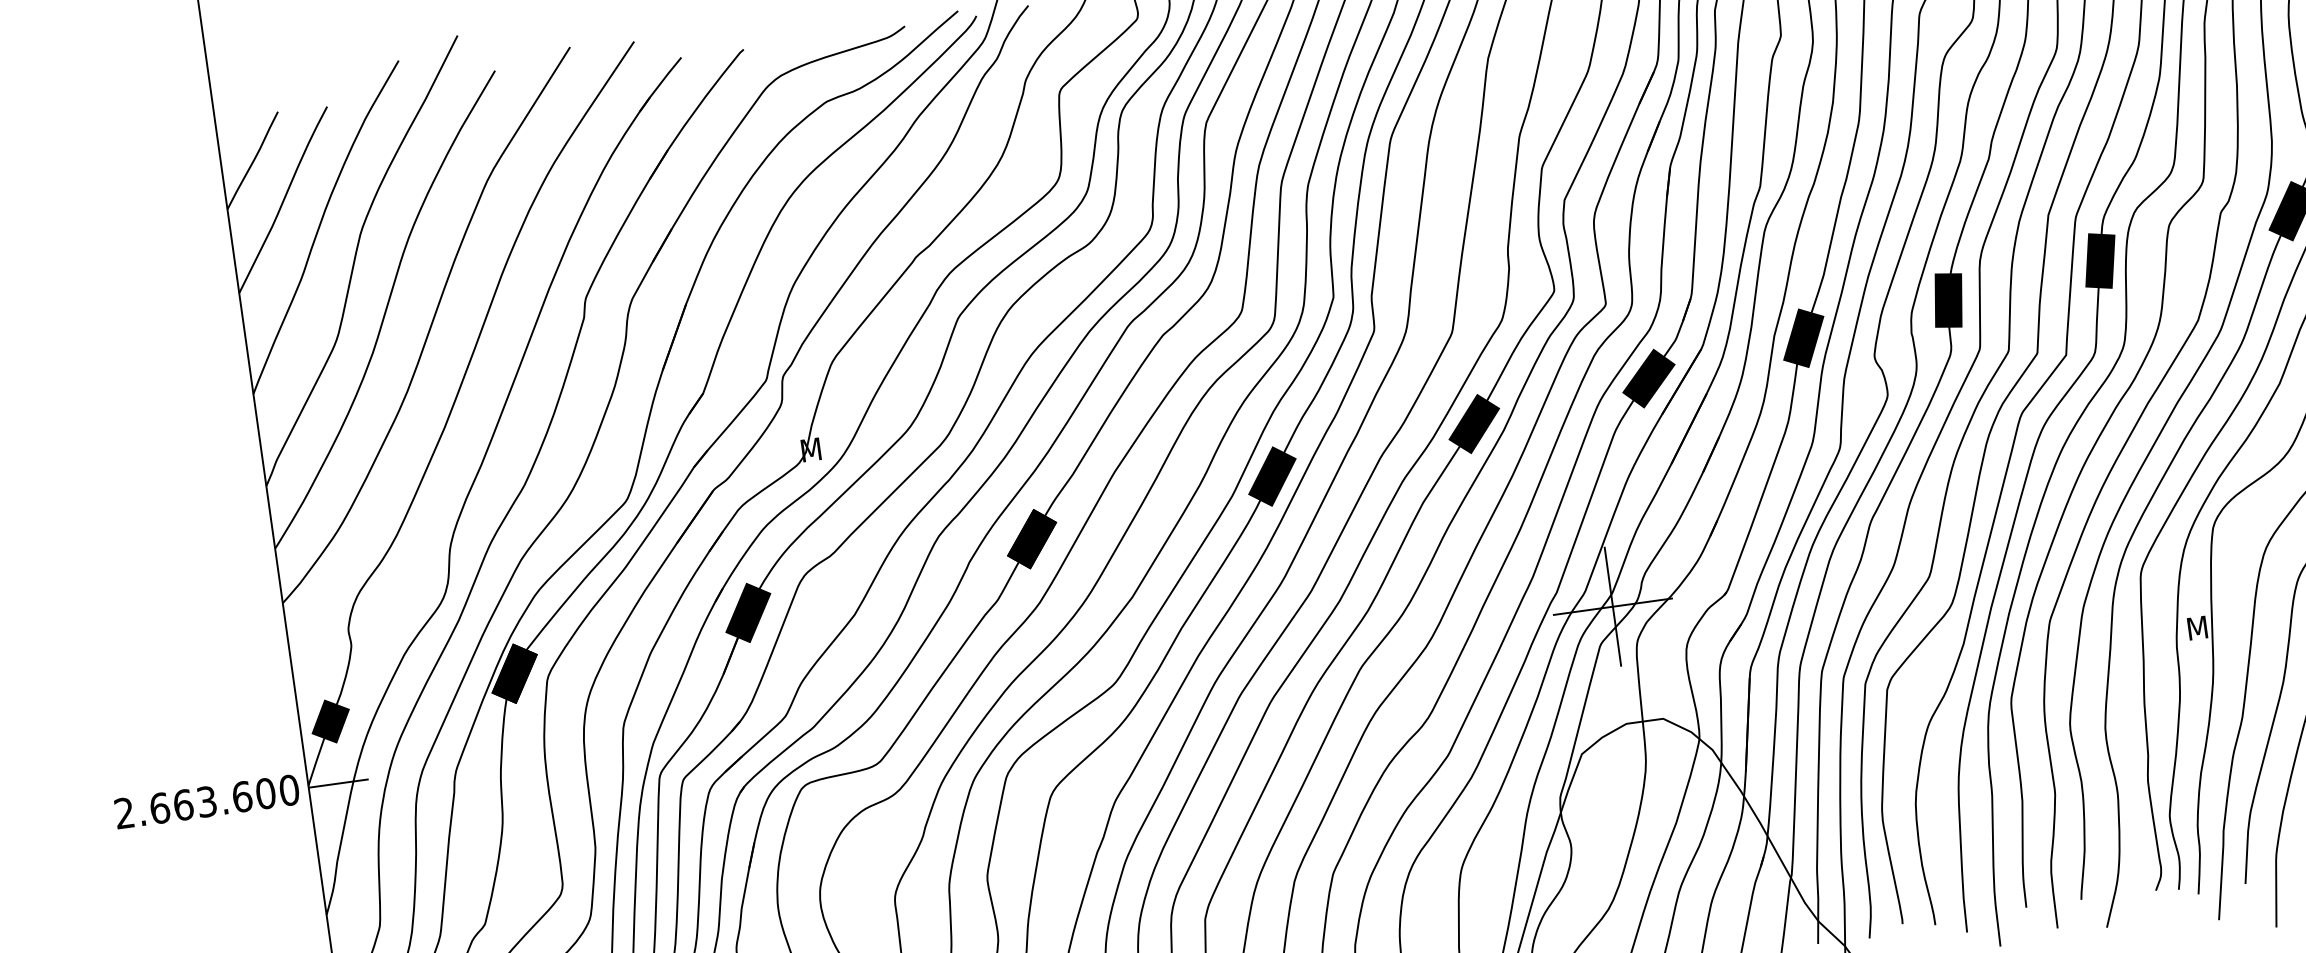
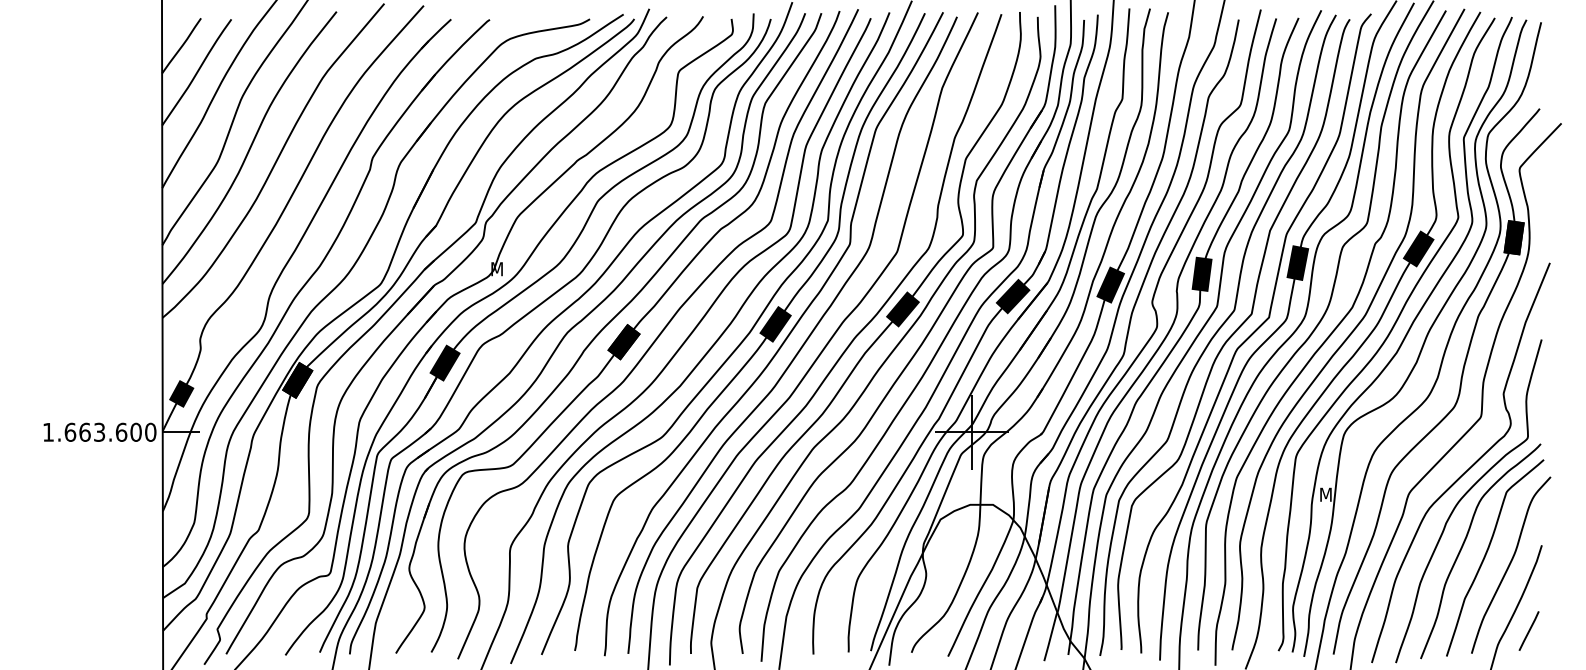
text: (124, 811) -> (48, 431), 2.663.600 -> 1.663.600

